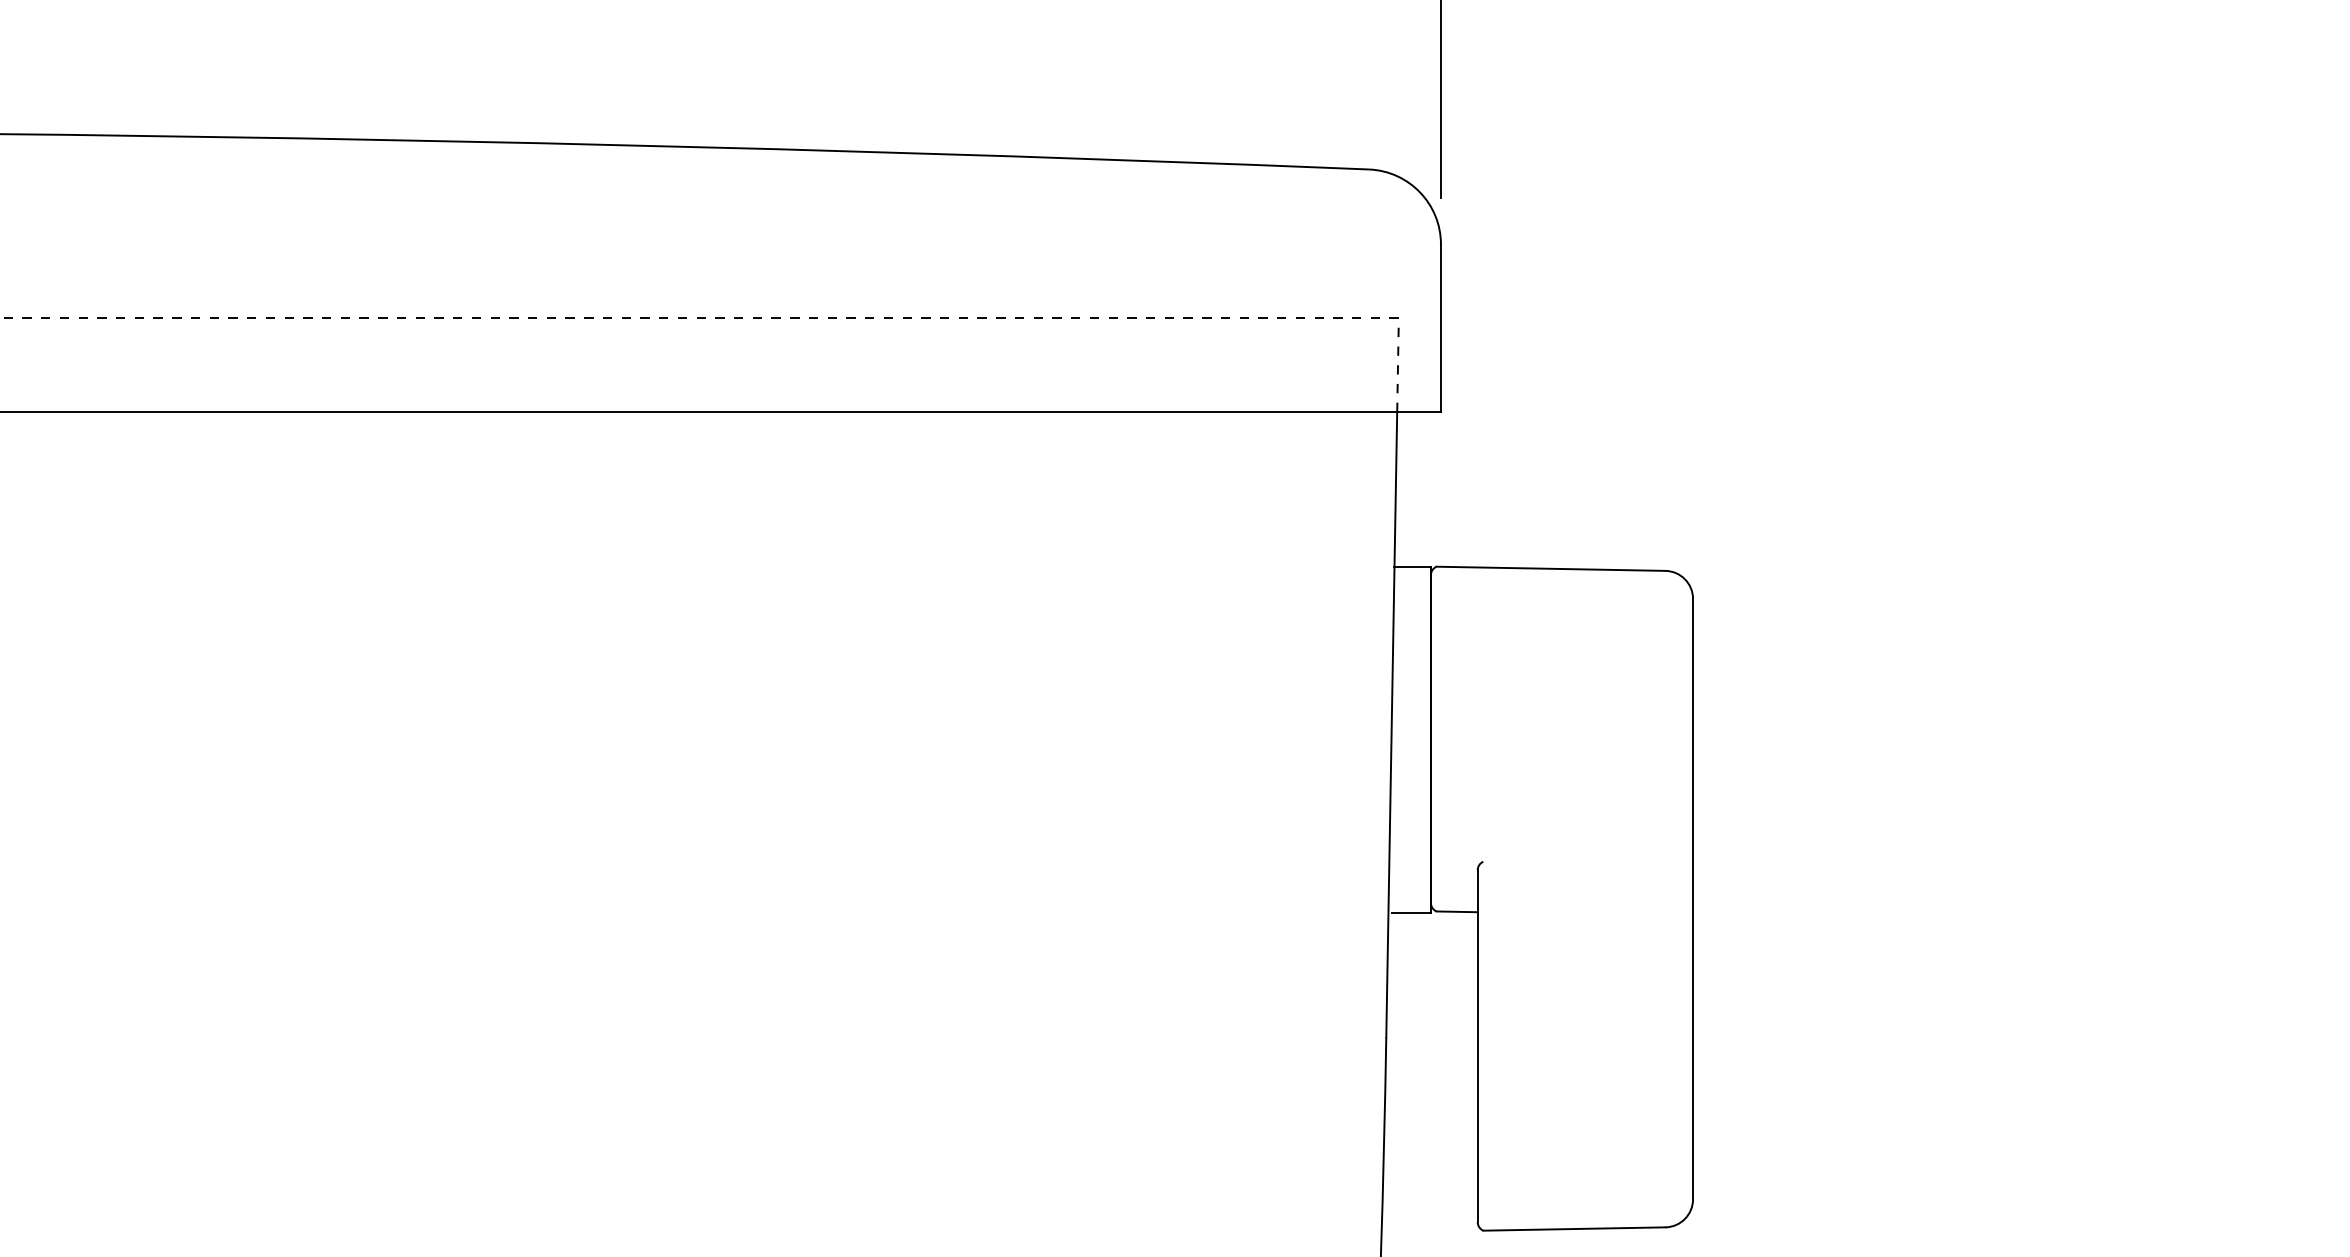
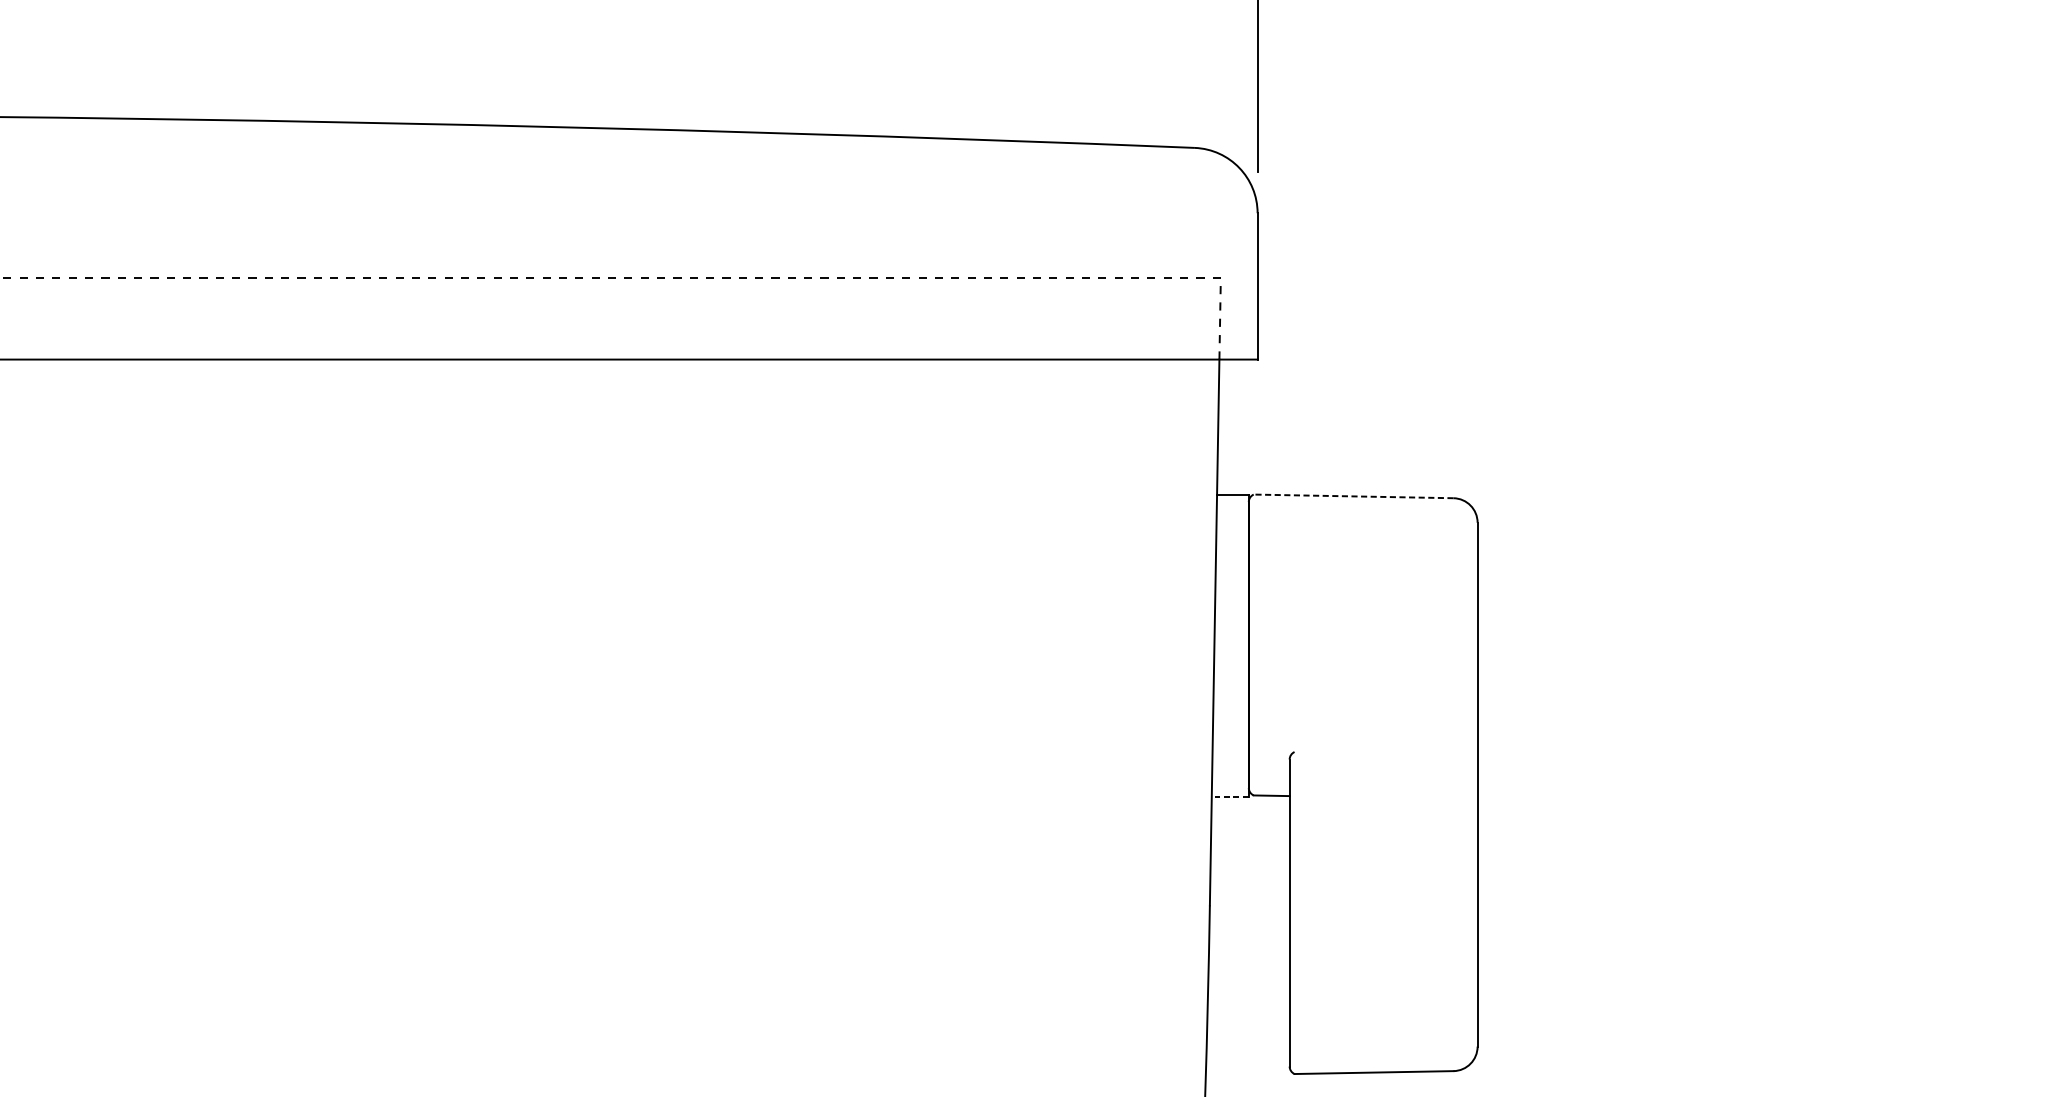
line: (1550, 568) -> (1353, 496), solid -> dashed
line: (1411, 913) -> (1231, 797), solid -> dashed

